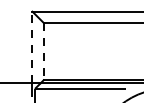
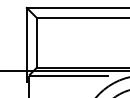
line: (32, 46) -> (26, 38), dashed -> solid
line: (43, 52) -> (36, 43), dashed -> solid

